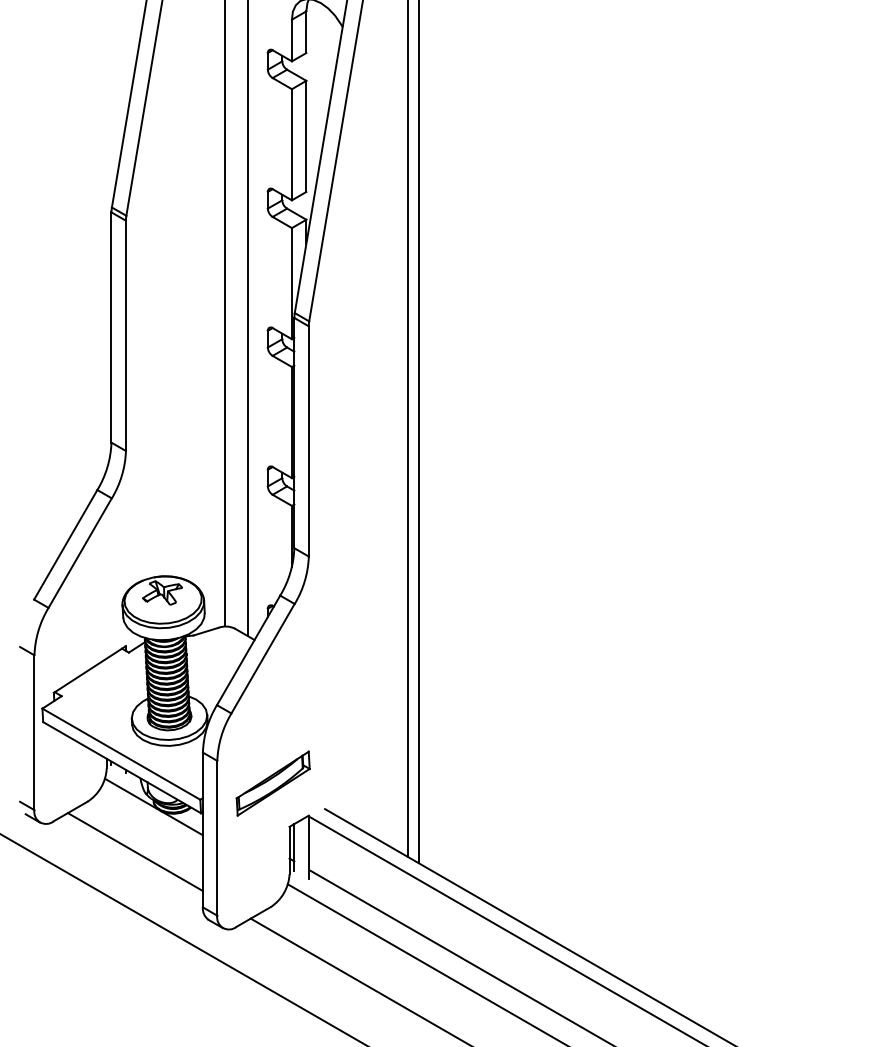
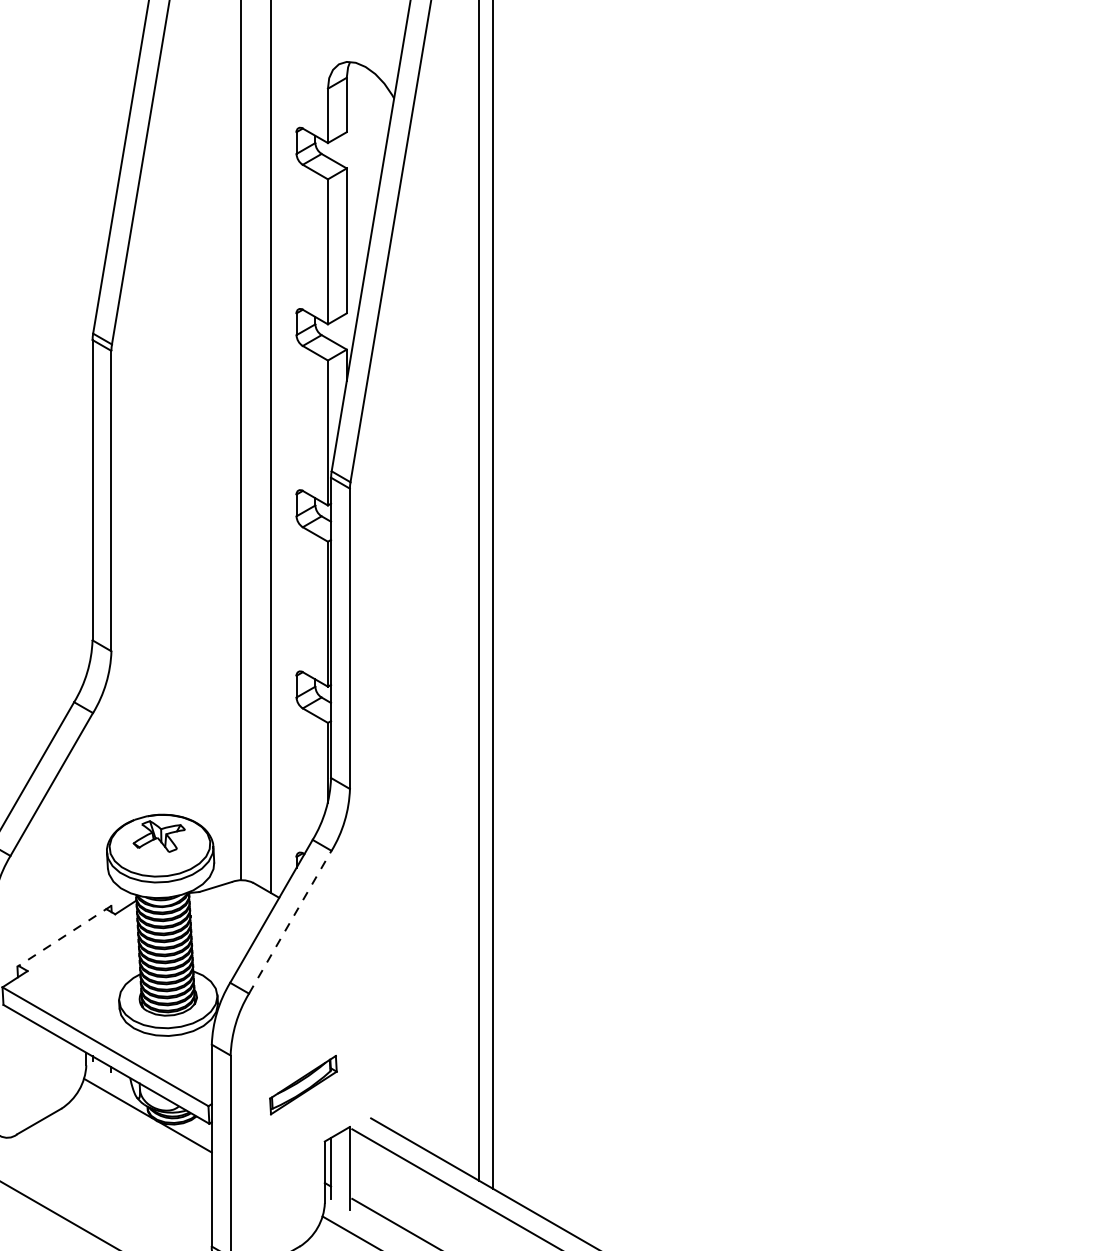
line: (263, 658) -> (290, 921), solid -> dashed
line: (89, 669) -> (63, 936), solid -> dashed
part: (272, 783) -> (302, 1084), size x0.7
line: (134, 852) -> (122, 1174), removed

